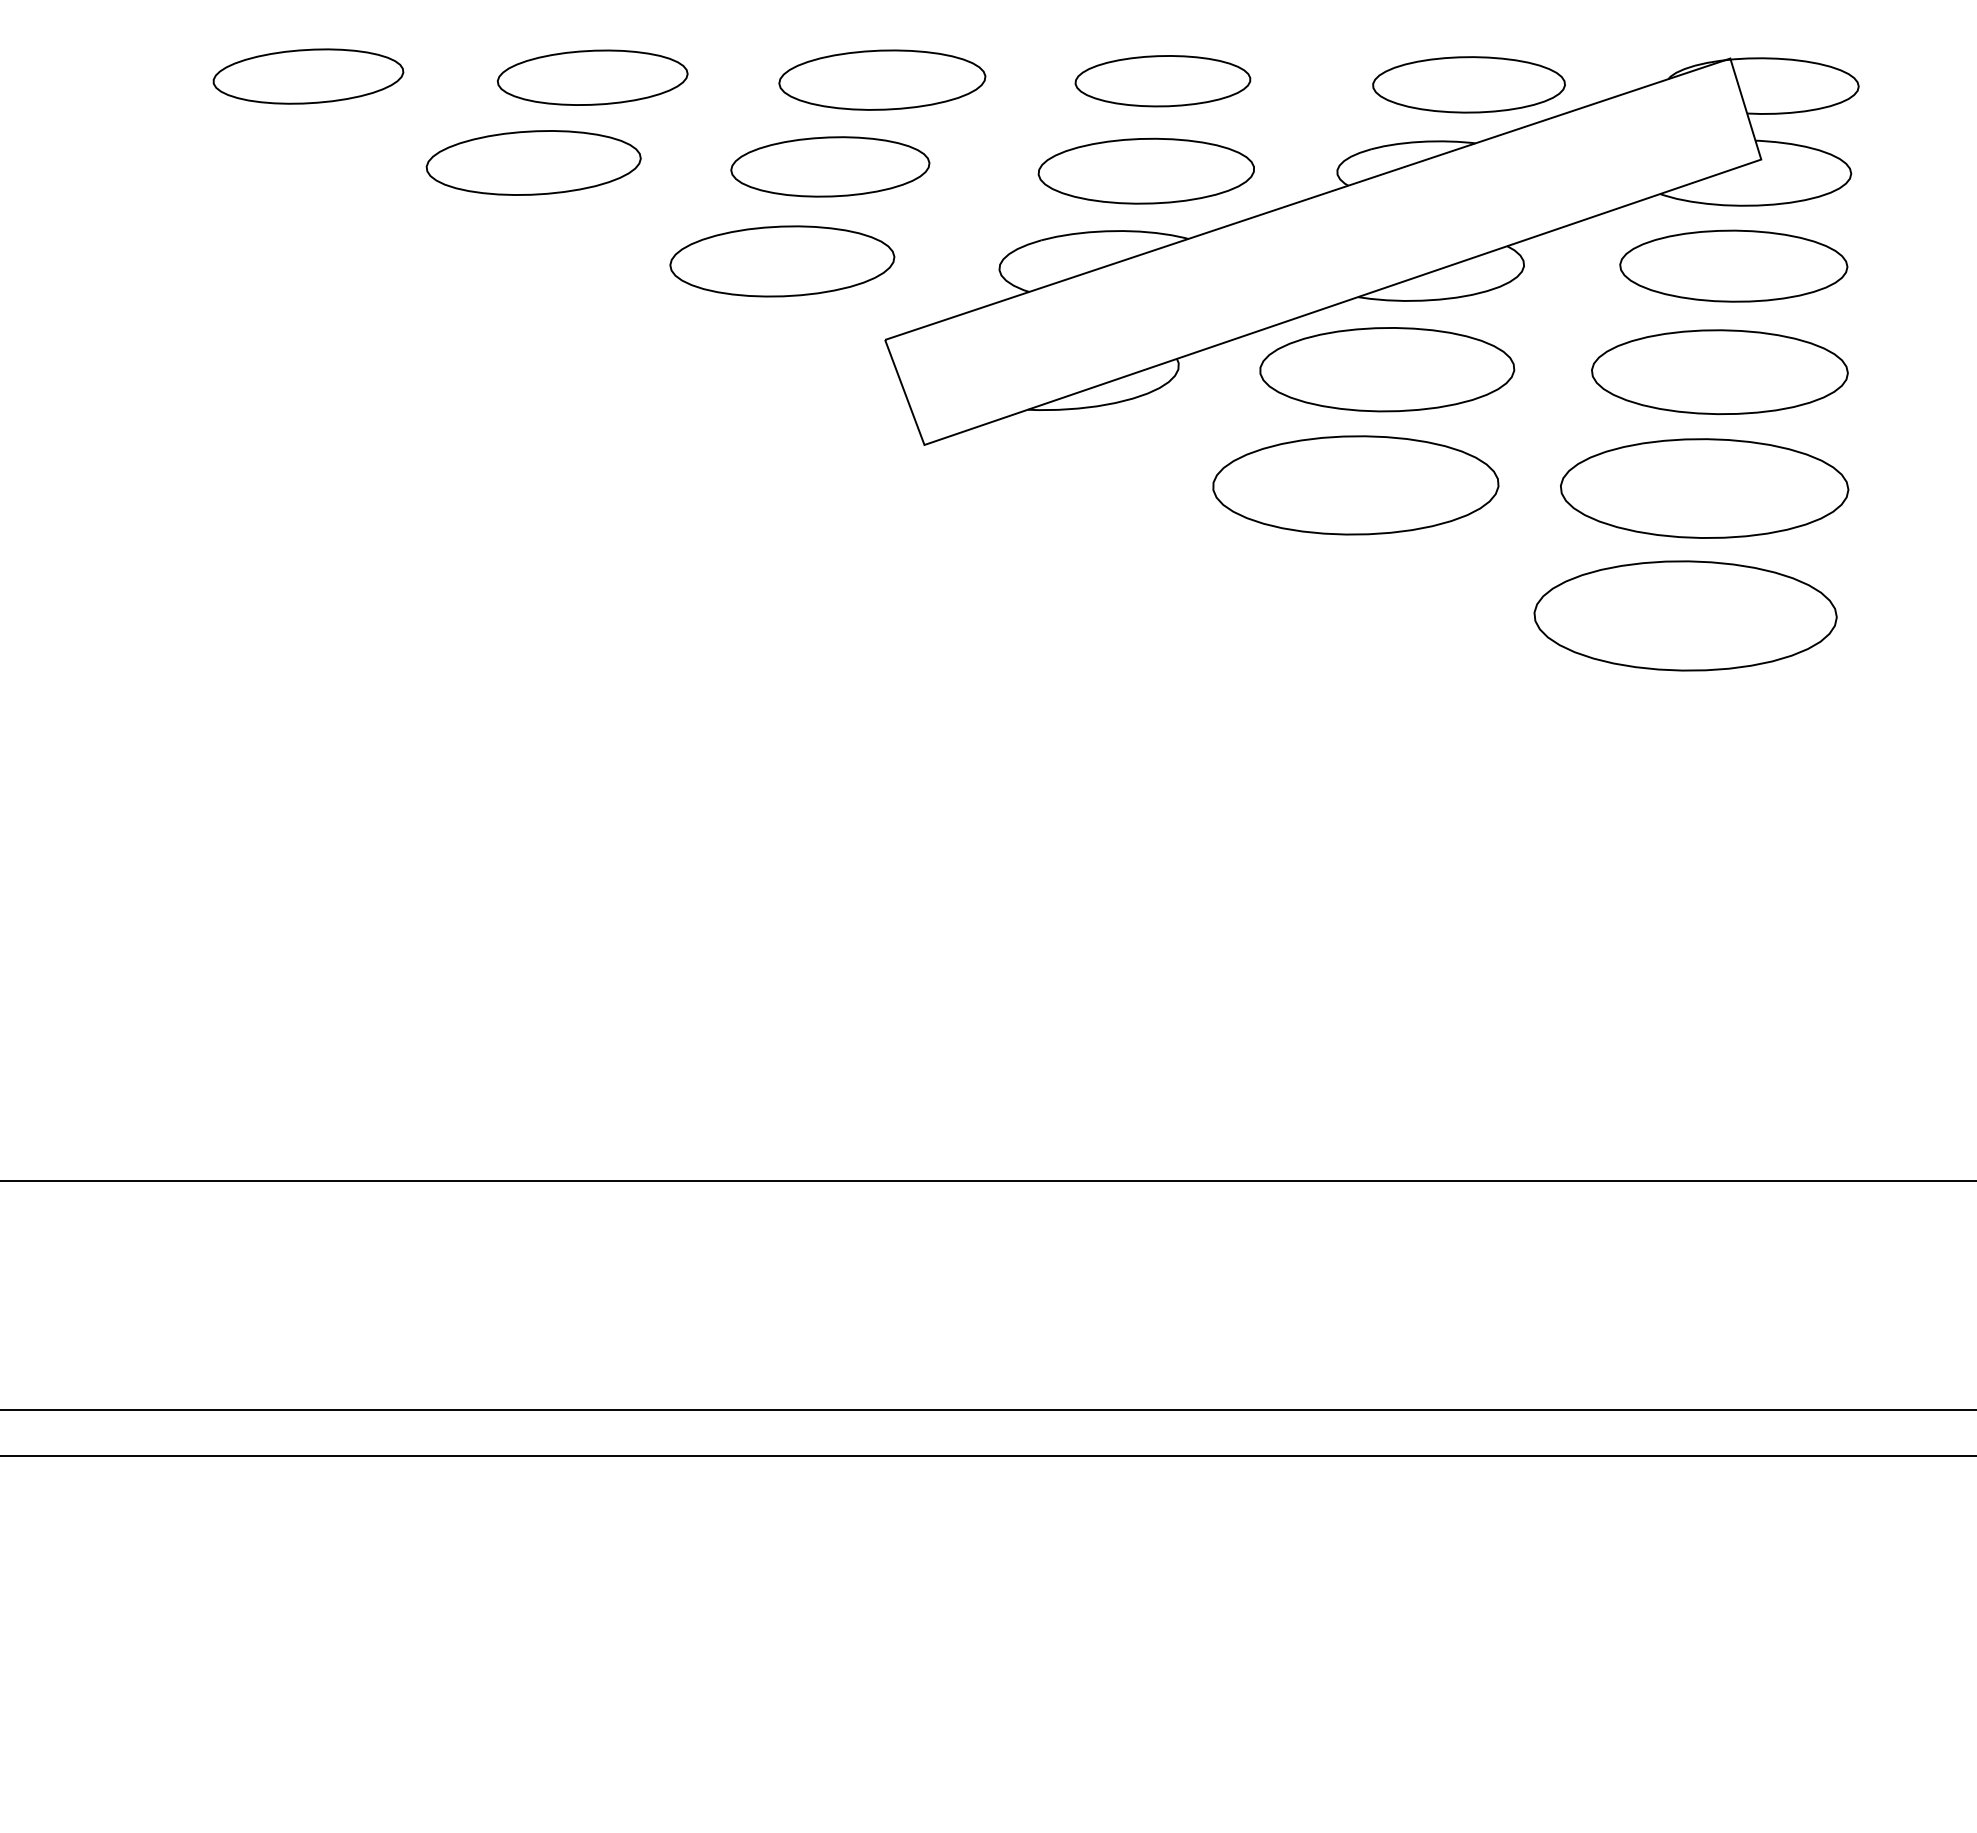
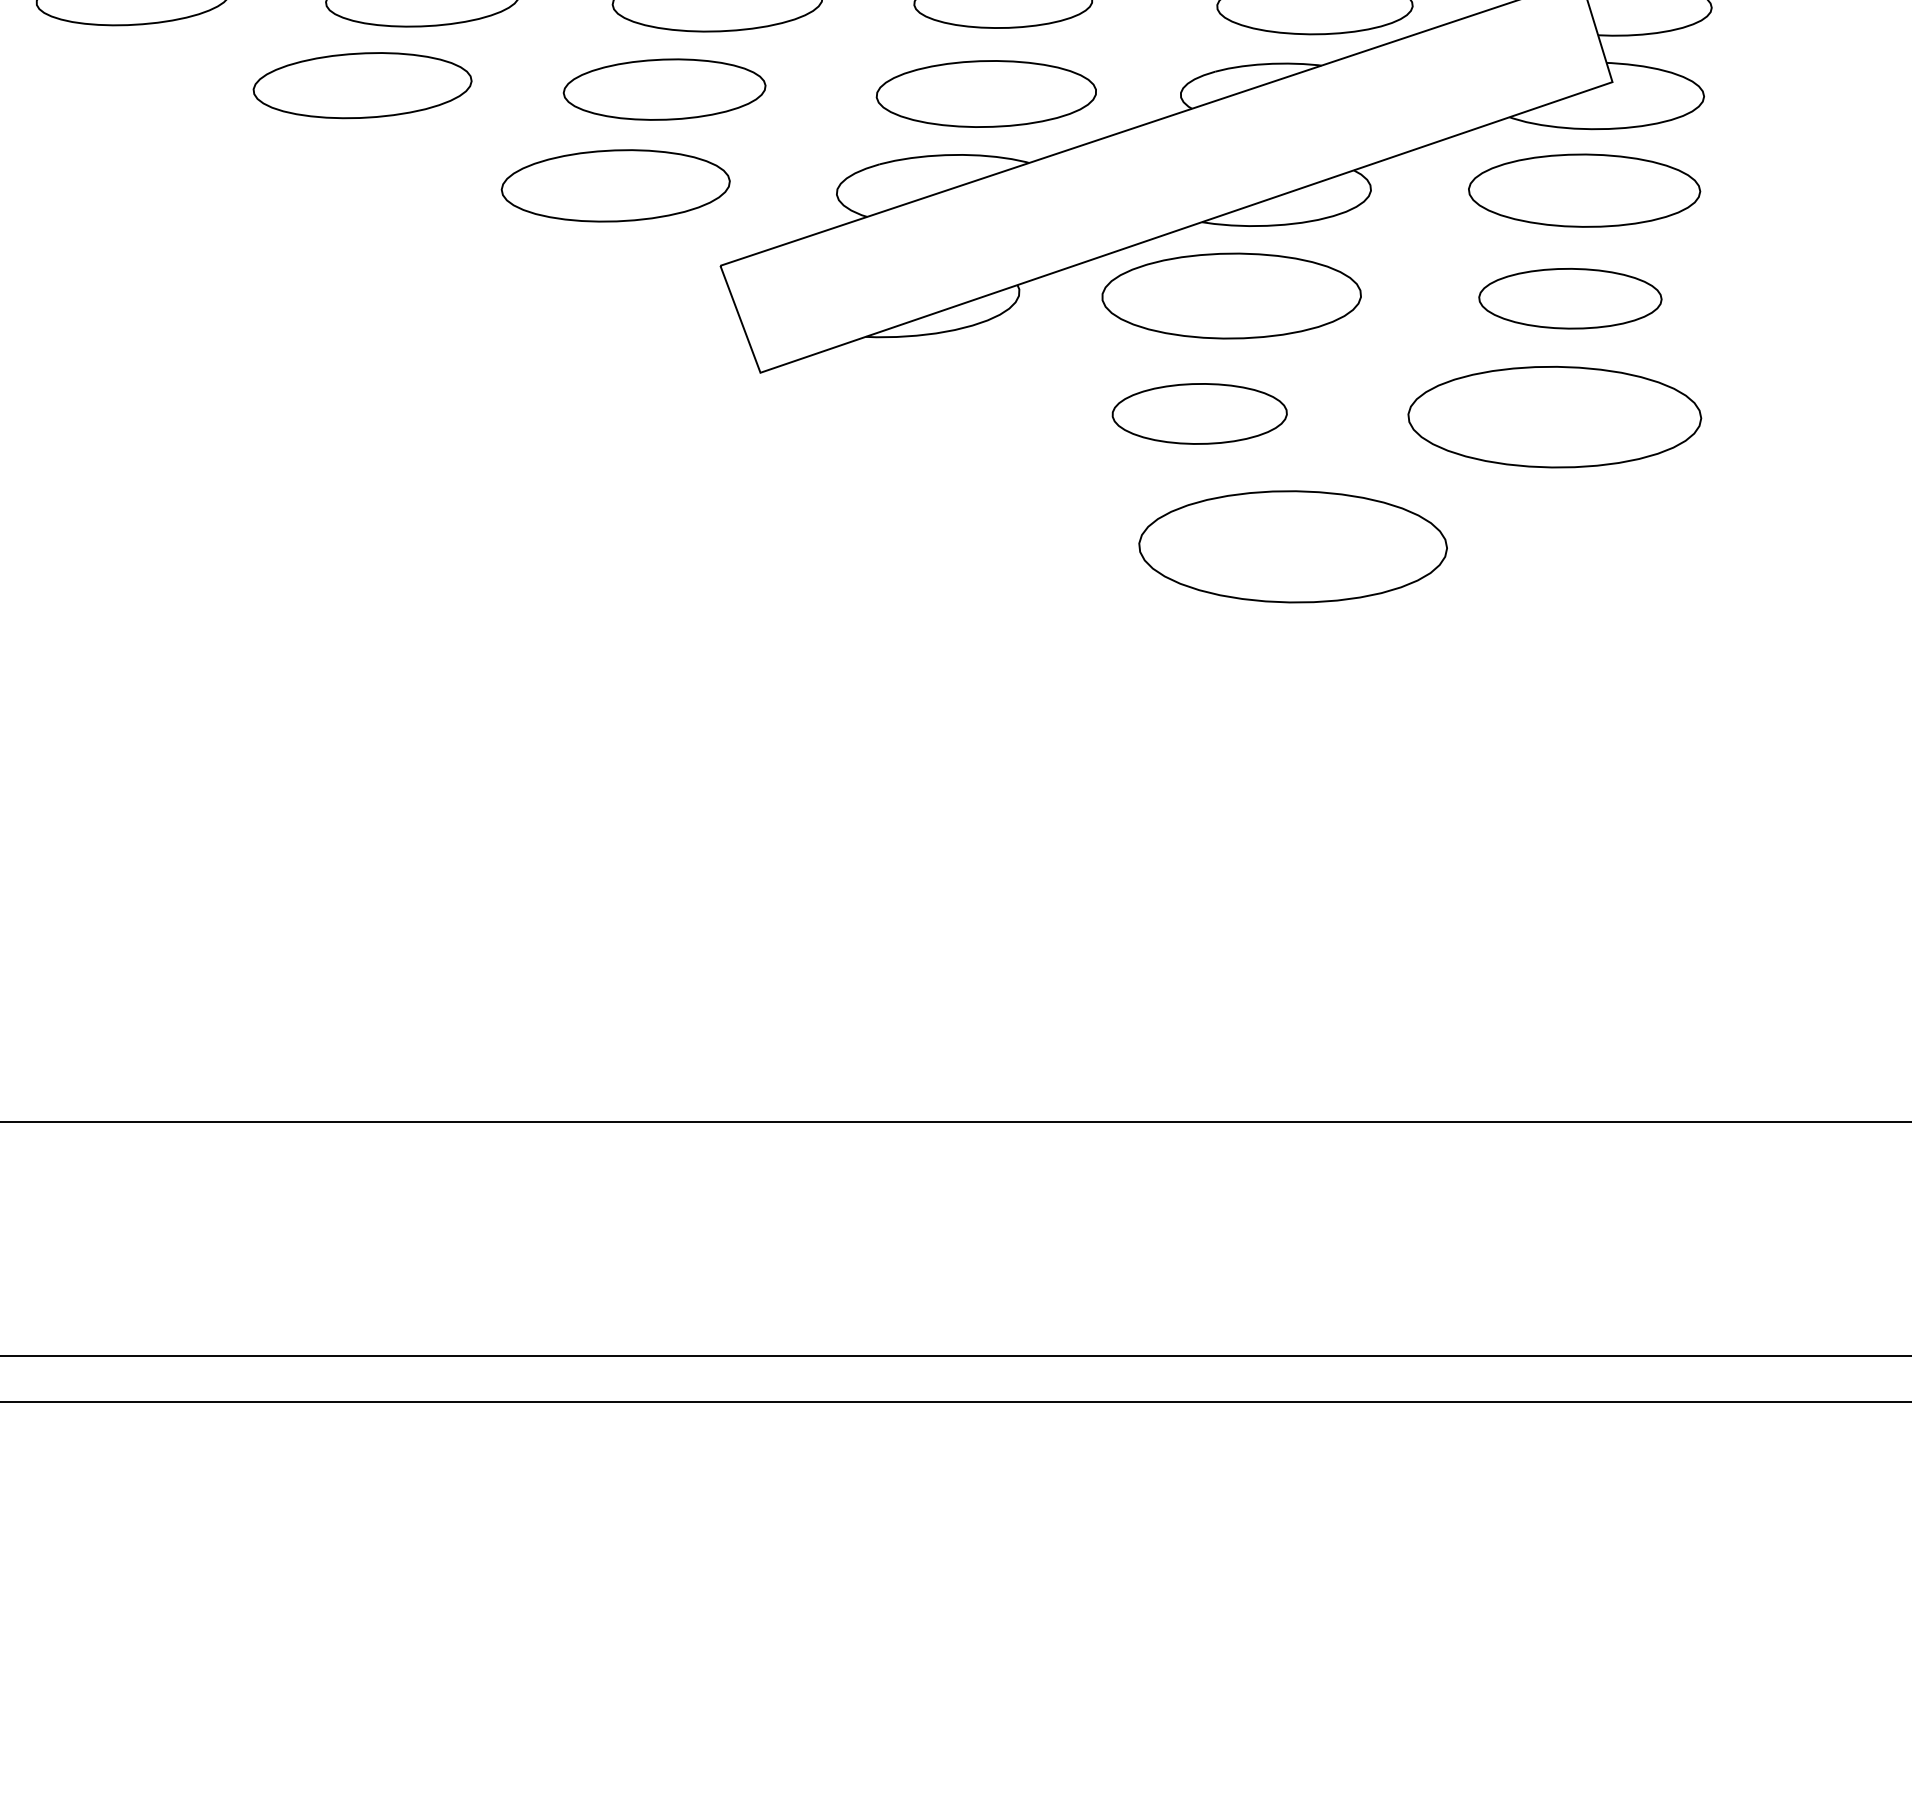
part: (1719, 372) -> (1569, 298), size x0.7
part: (1355, 485) -> (1199, 414), size x0.6
part: (1685, 615) -> (1293, 546), moved

